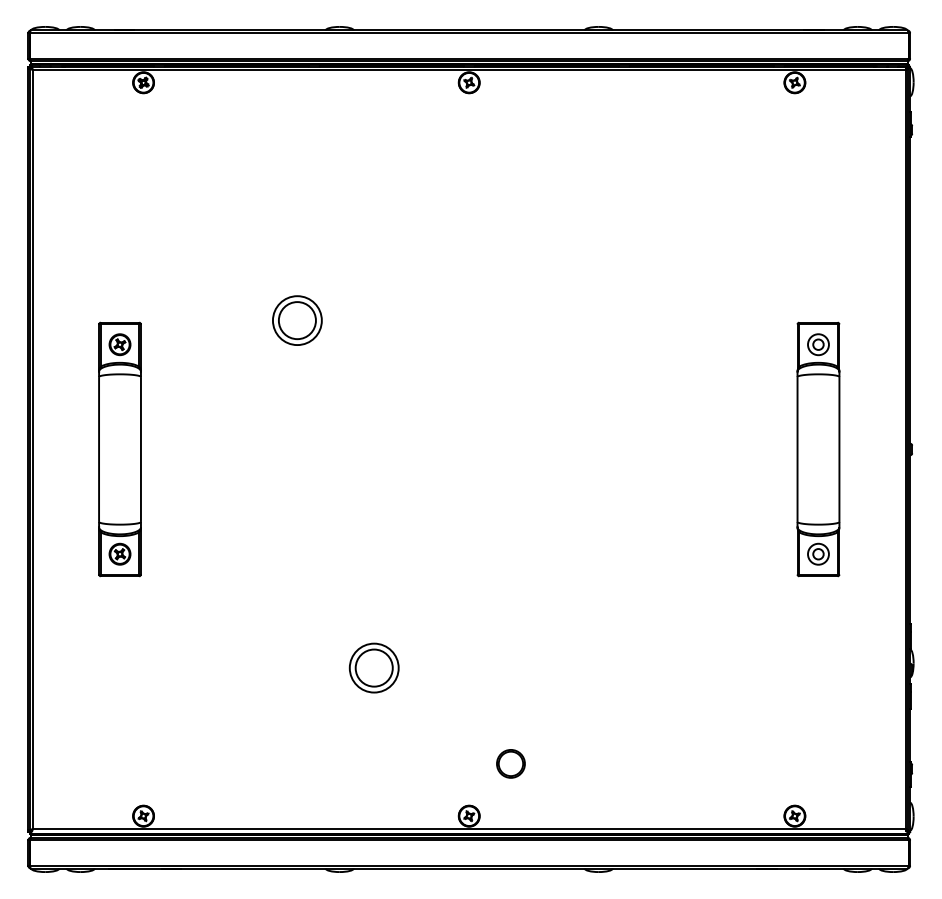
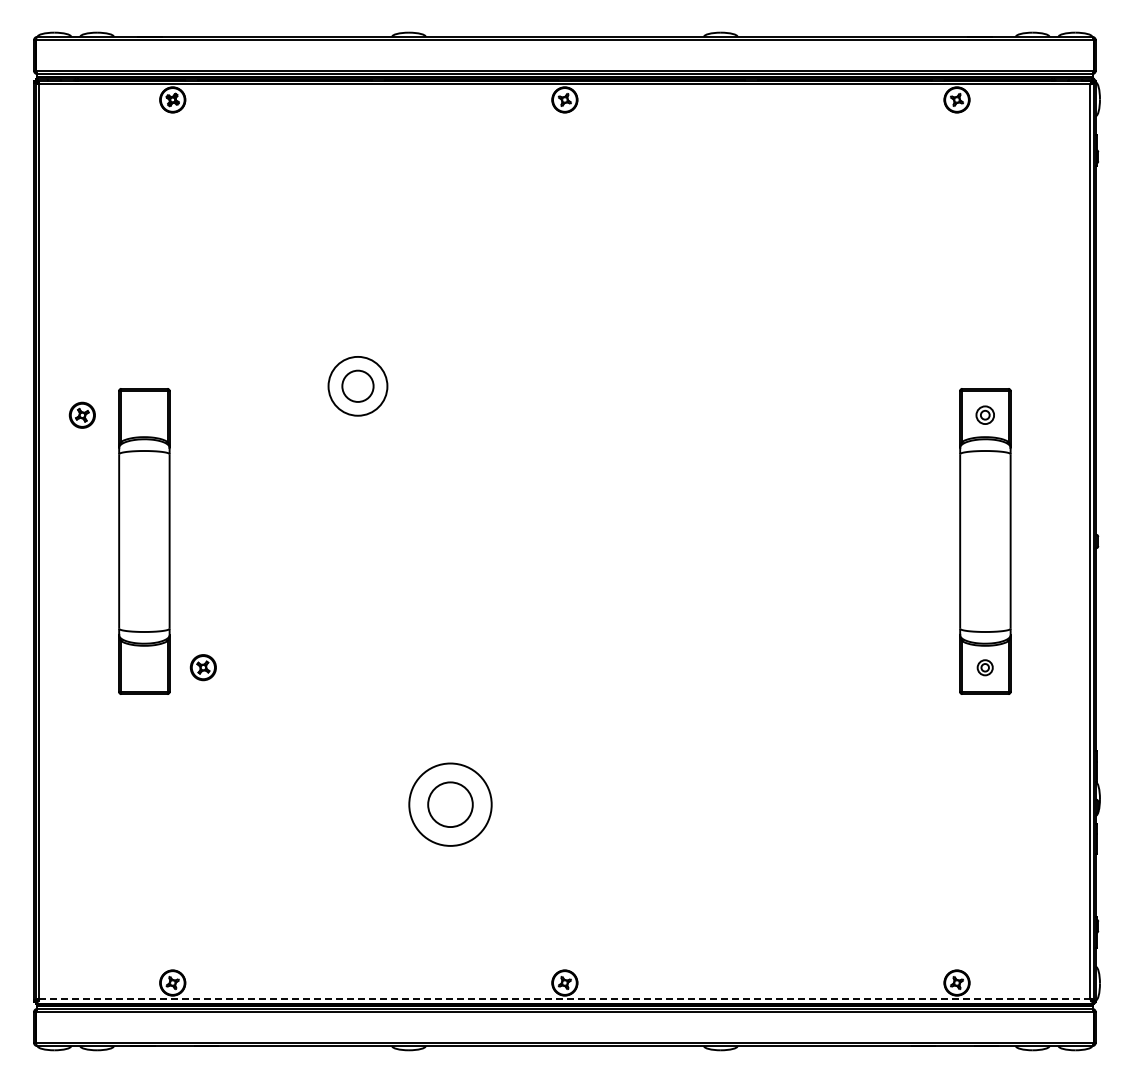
circle: (297, 320) -> (357, 386), size x0.7
part: (119, 344) -> (81, 414), moved
part: (817, 344) -> (984, 414), size x0.7
part: (119, 554) -> (202, 667), moved
part: (817, 554) -> (984, 667), size x0.6
circle: (374, 667) -> (450, 804), size x1.4
part: (510, 763) -> (614, 919), removed
line: (469, 829) -> (565, 998), solid -> dashed

